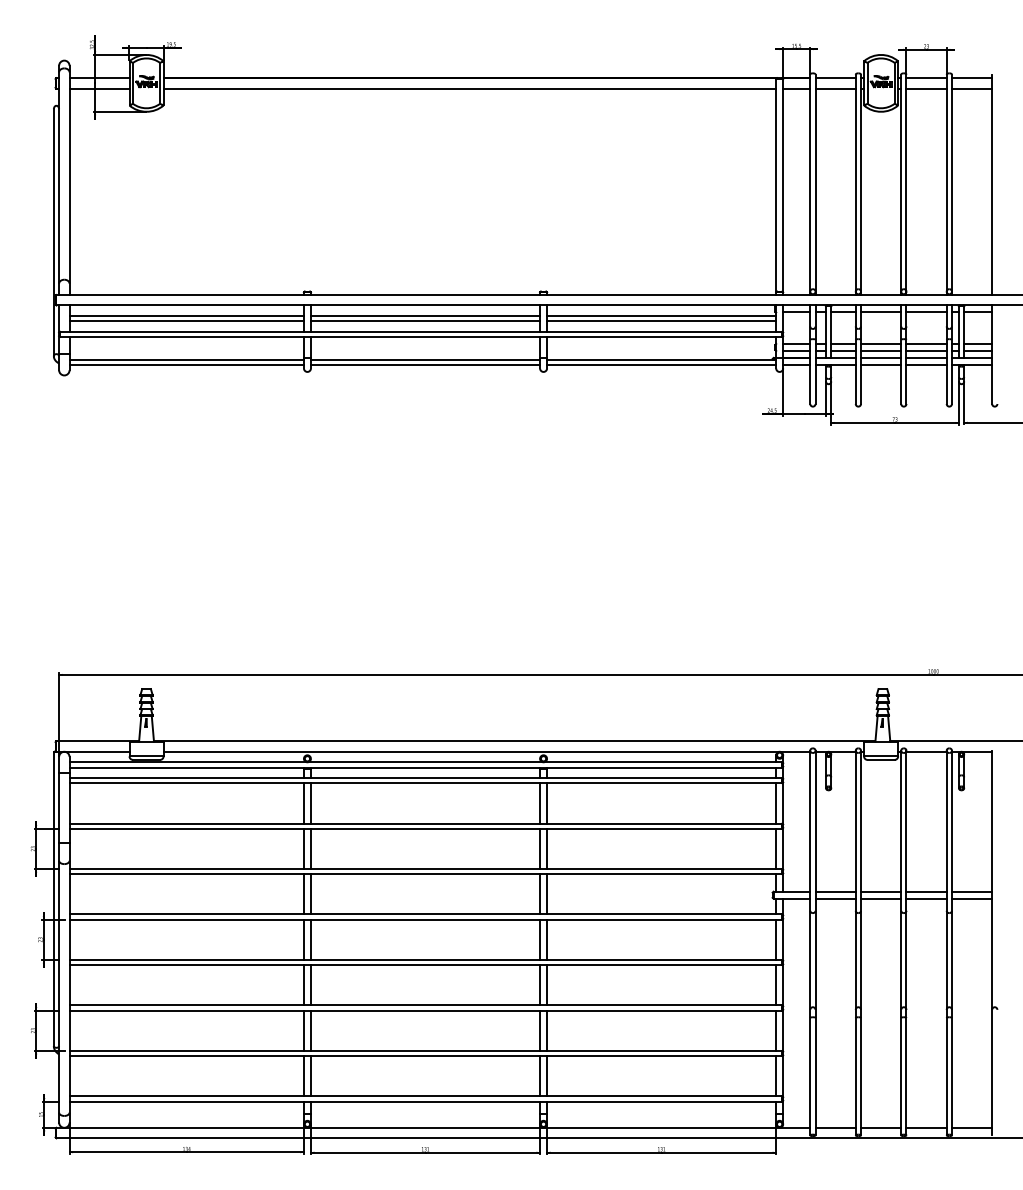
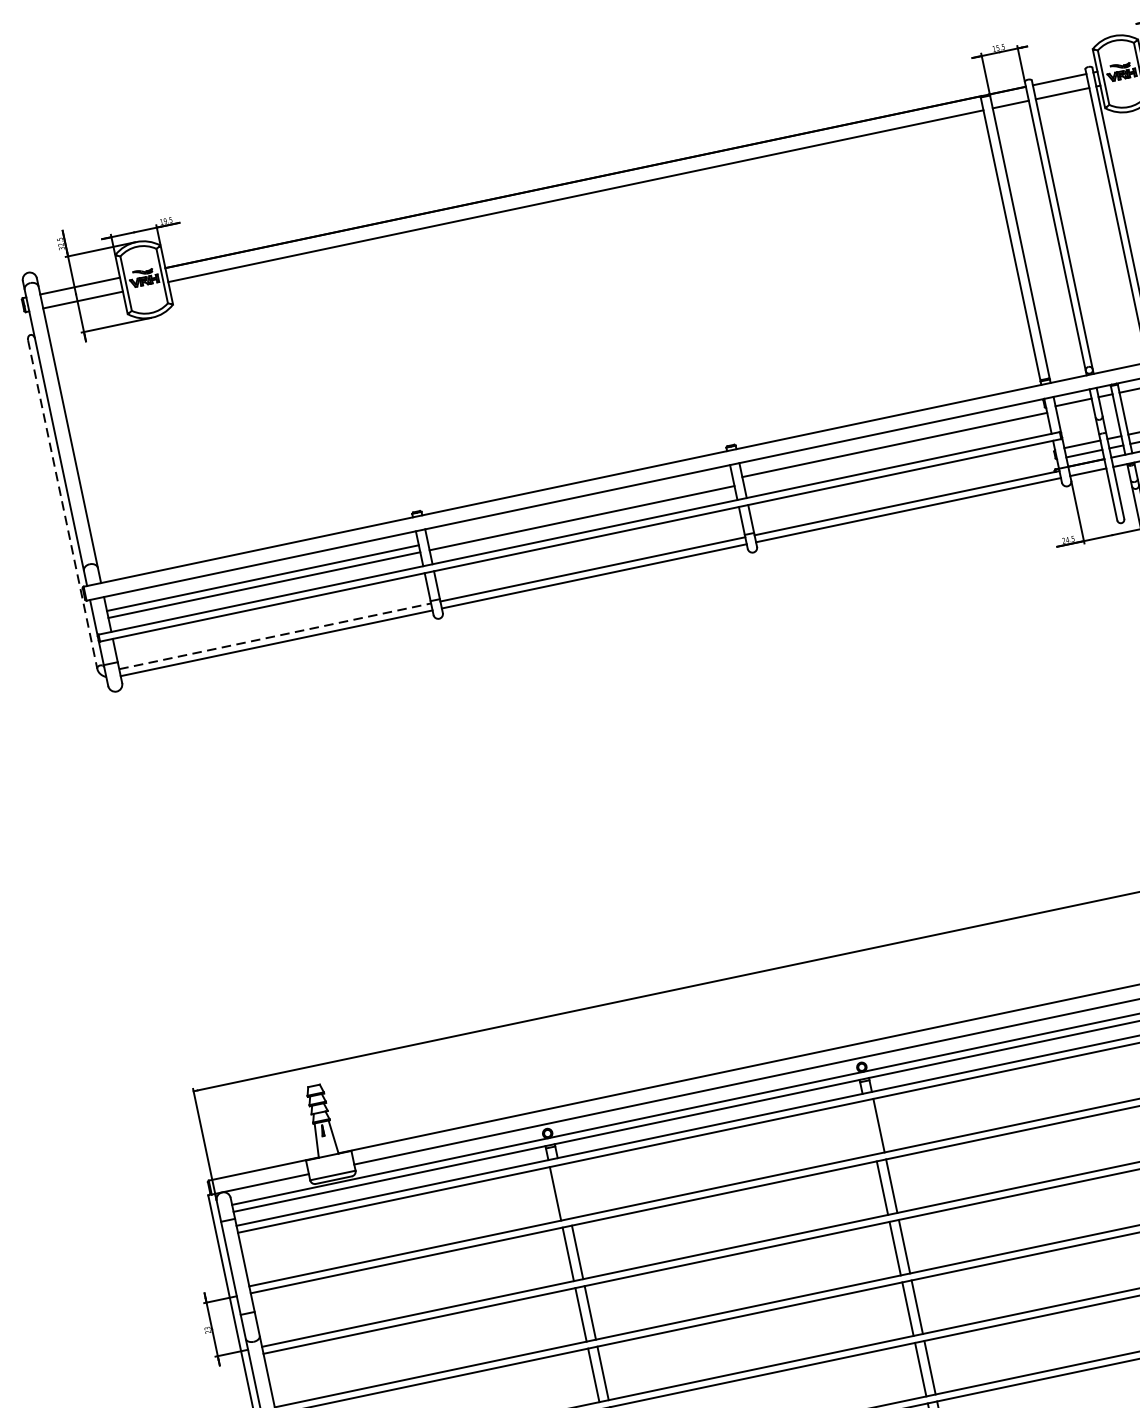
line: (53, 233) -> (62, 505), solid -> dashed
line: (425, 315) -> (580, 510), removed
line: (661, 321) -> (896, 452), removed
line: (187, 359) -> (276, 635), solid -> dashed
line: (310, 803) -> (564, 1192), removed
line: (540, 803) -> (870, 1127), removed

